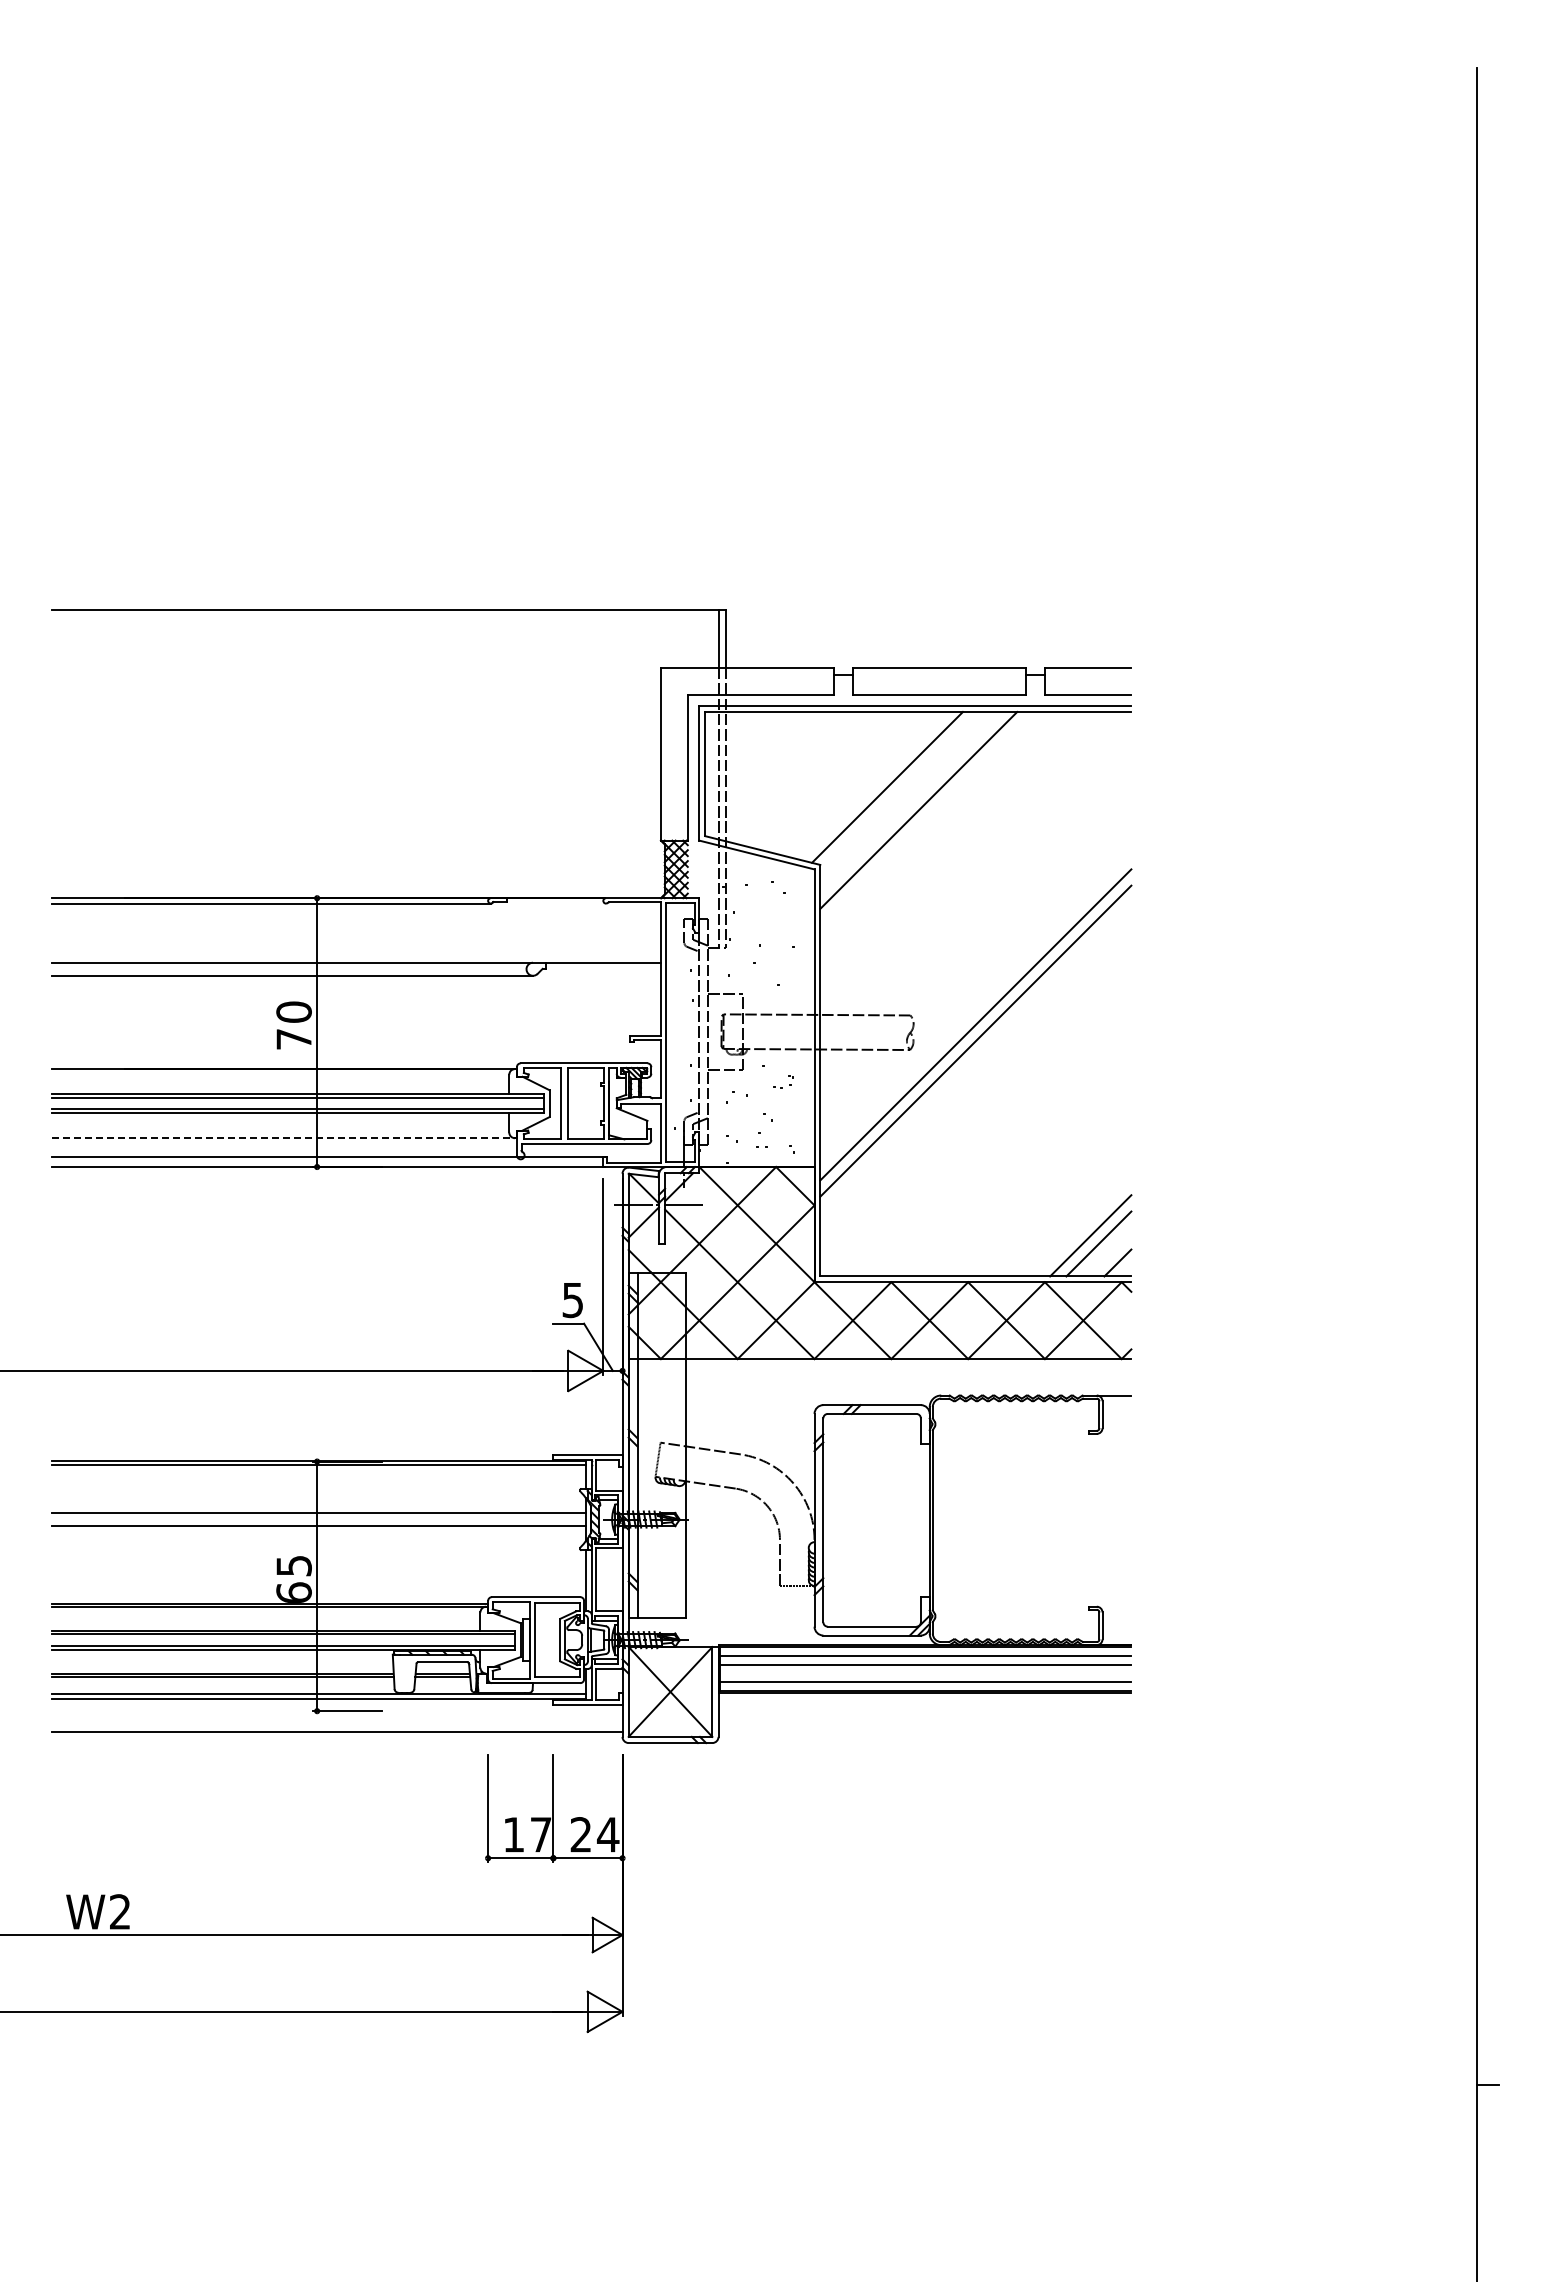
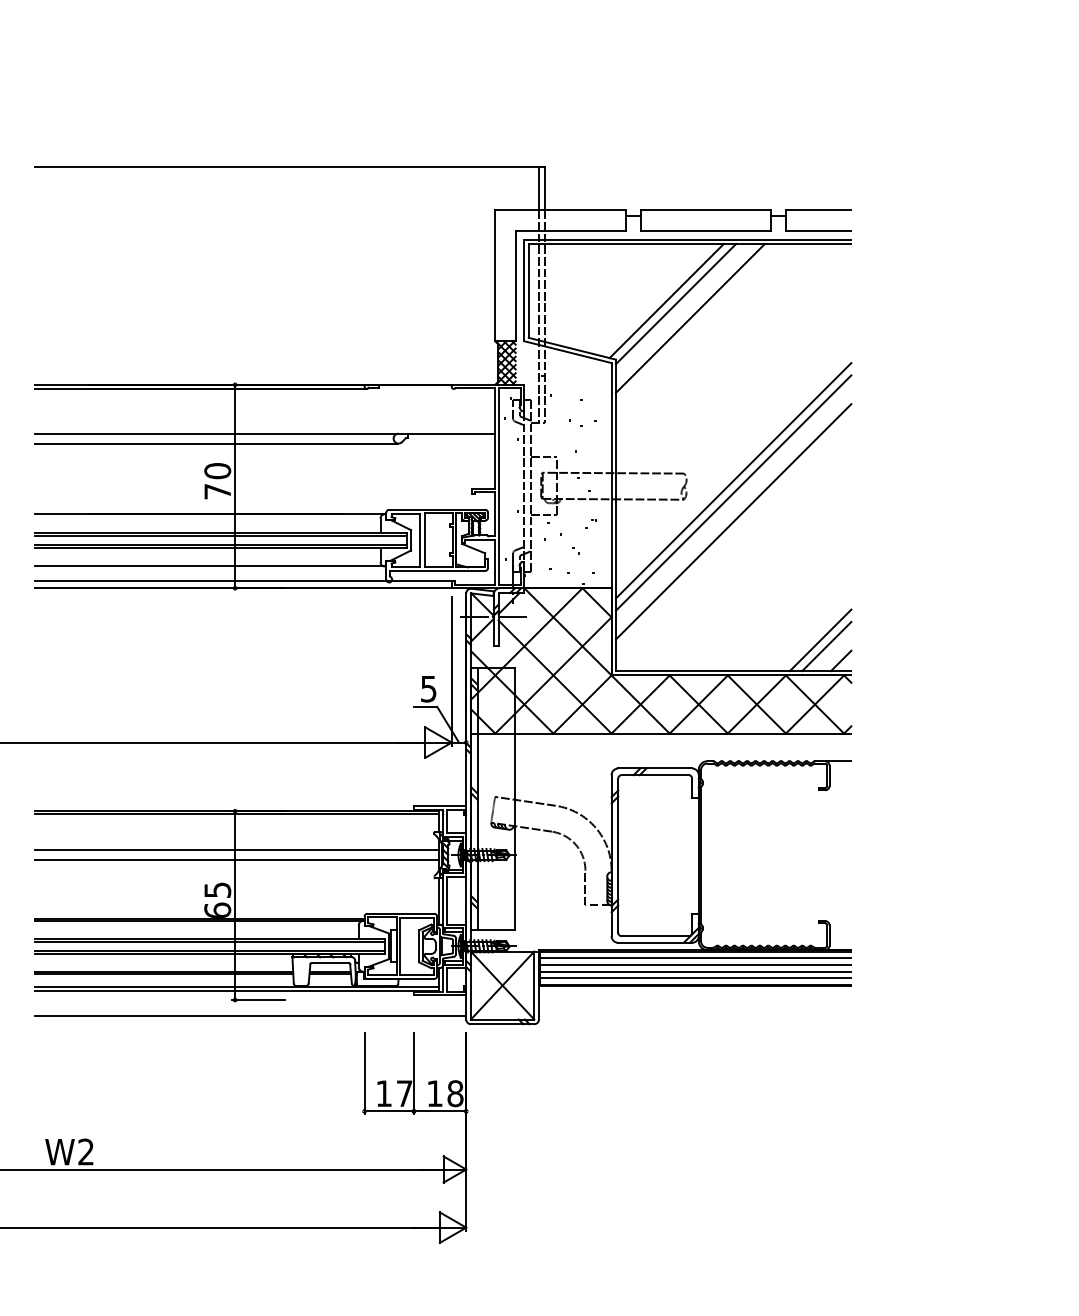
line: (899, 790) -> (675, 303), added
line: (975, 1078) -> (733, 521), added
line: (285, 1138) -> (211, 566), dashed -> solid
line: (925, 1673) -> (695, 971), added
text: (594, 1834) -> (445, 1093), 24 -> 18

